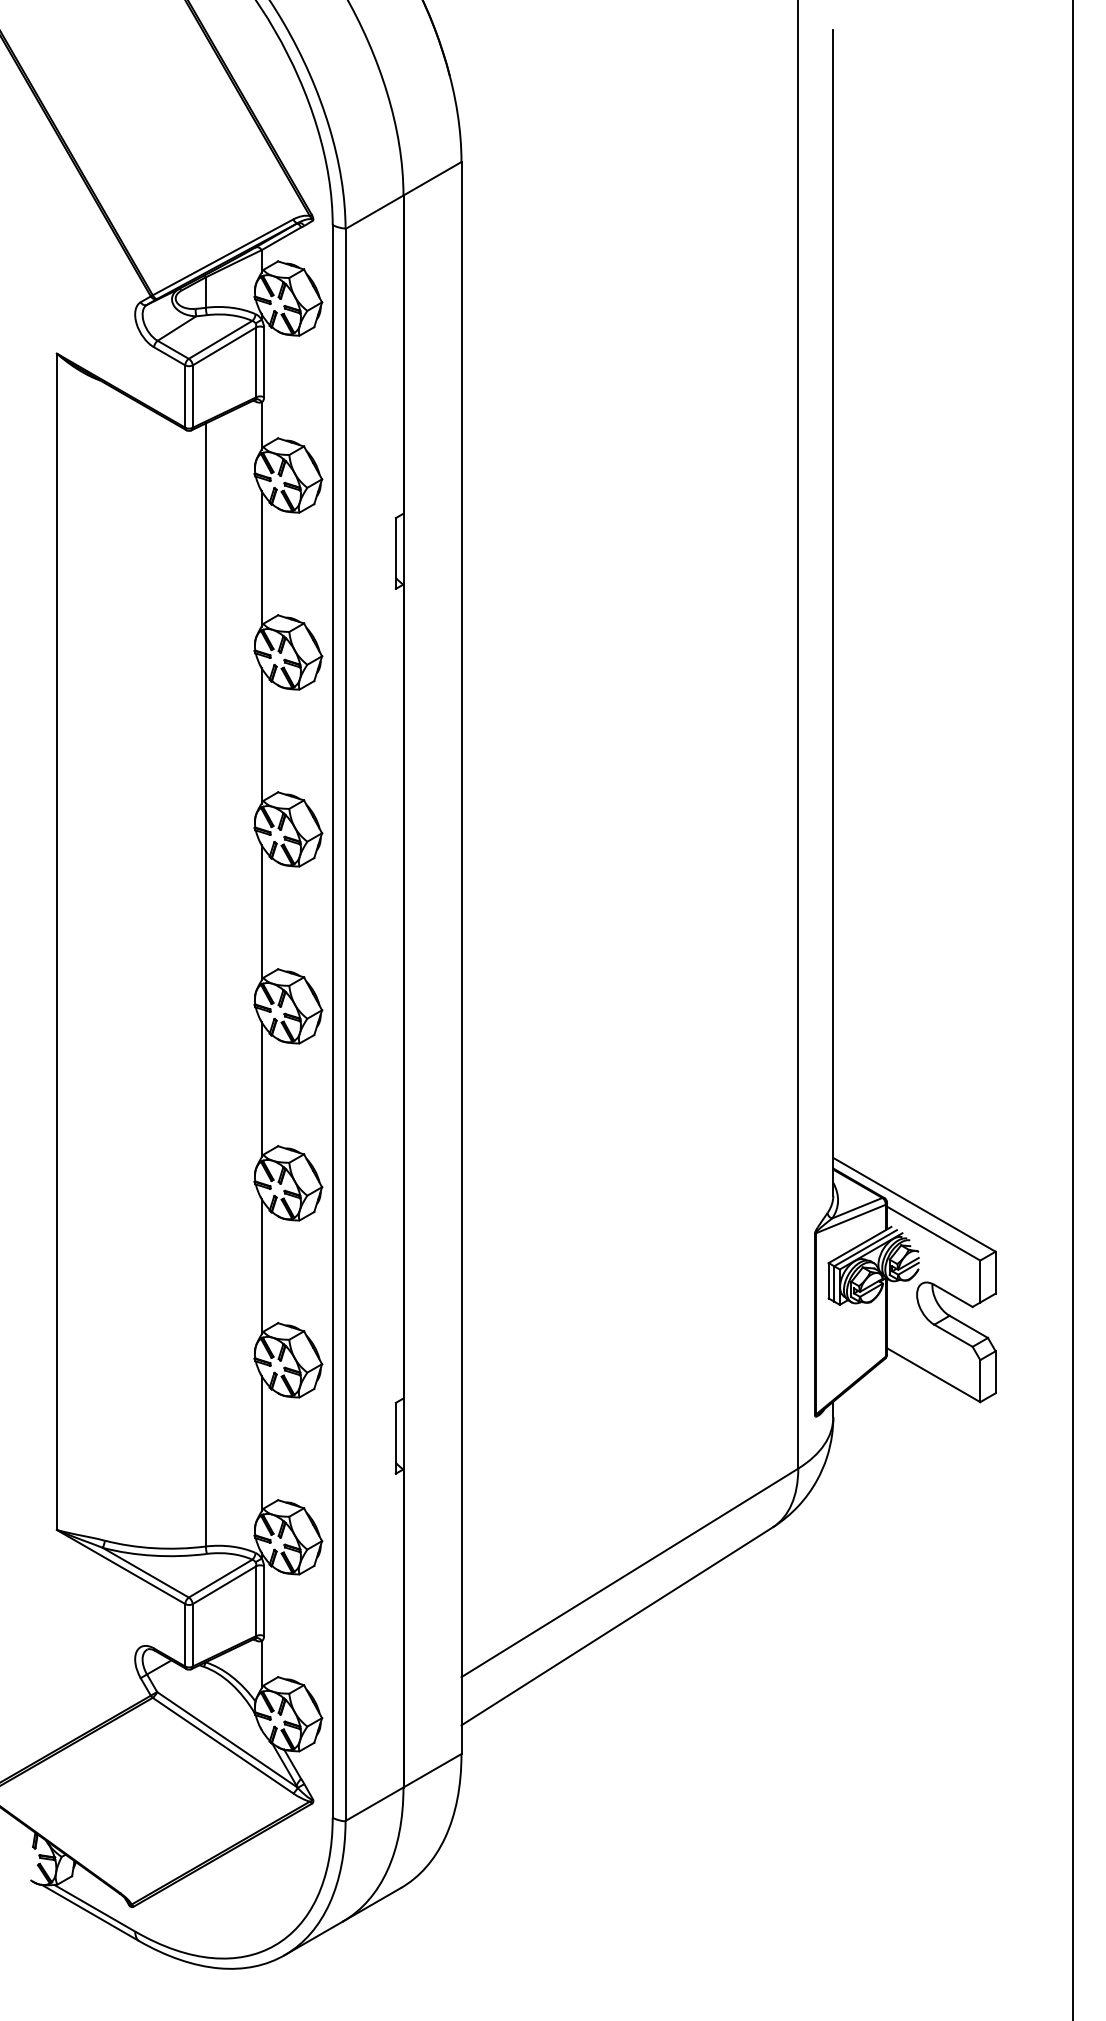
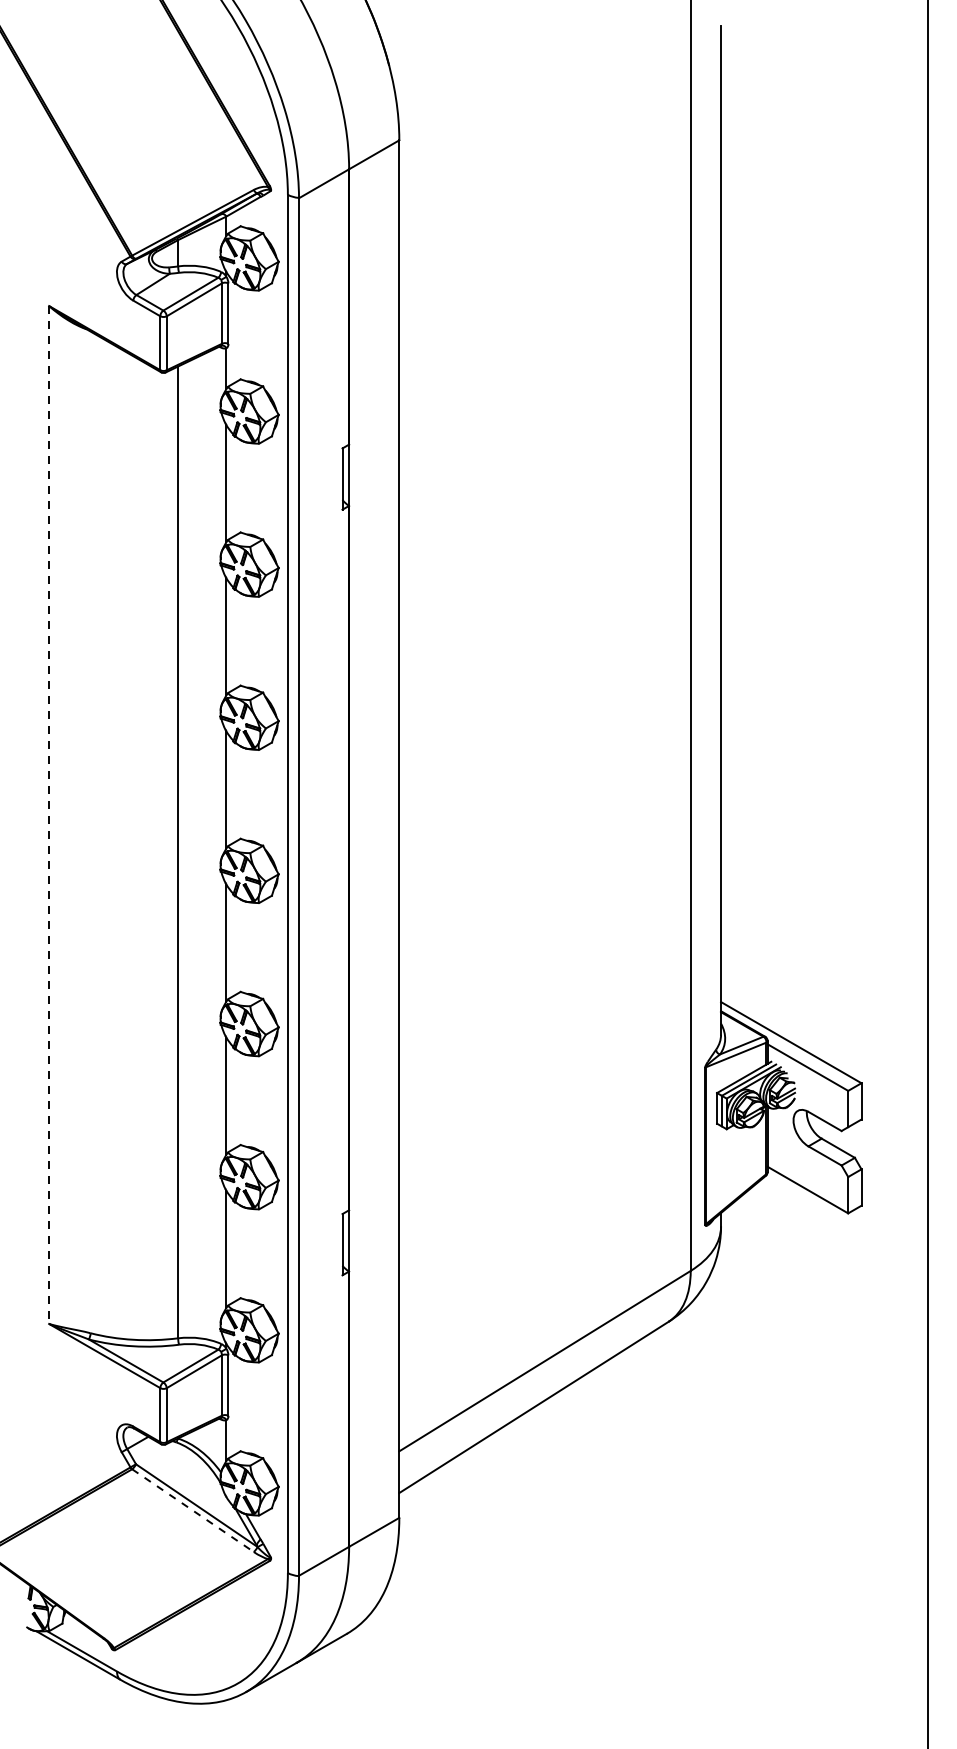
line: (56, 942) -> (48, 815), solid -> dashed
line: (223, 1745) -> (193, 1510), solid -> dashed

